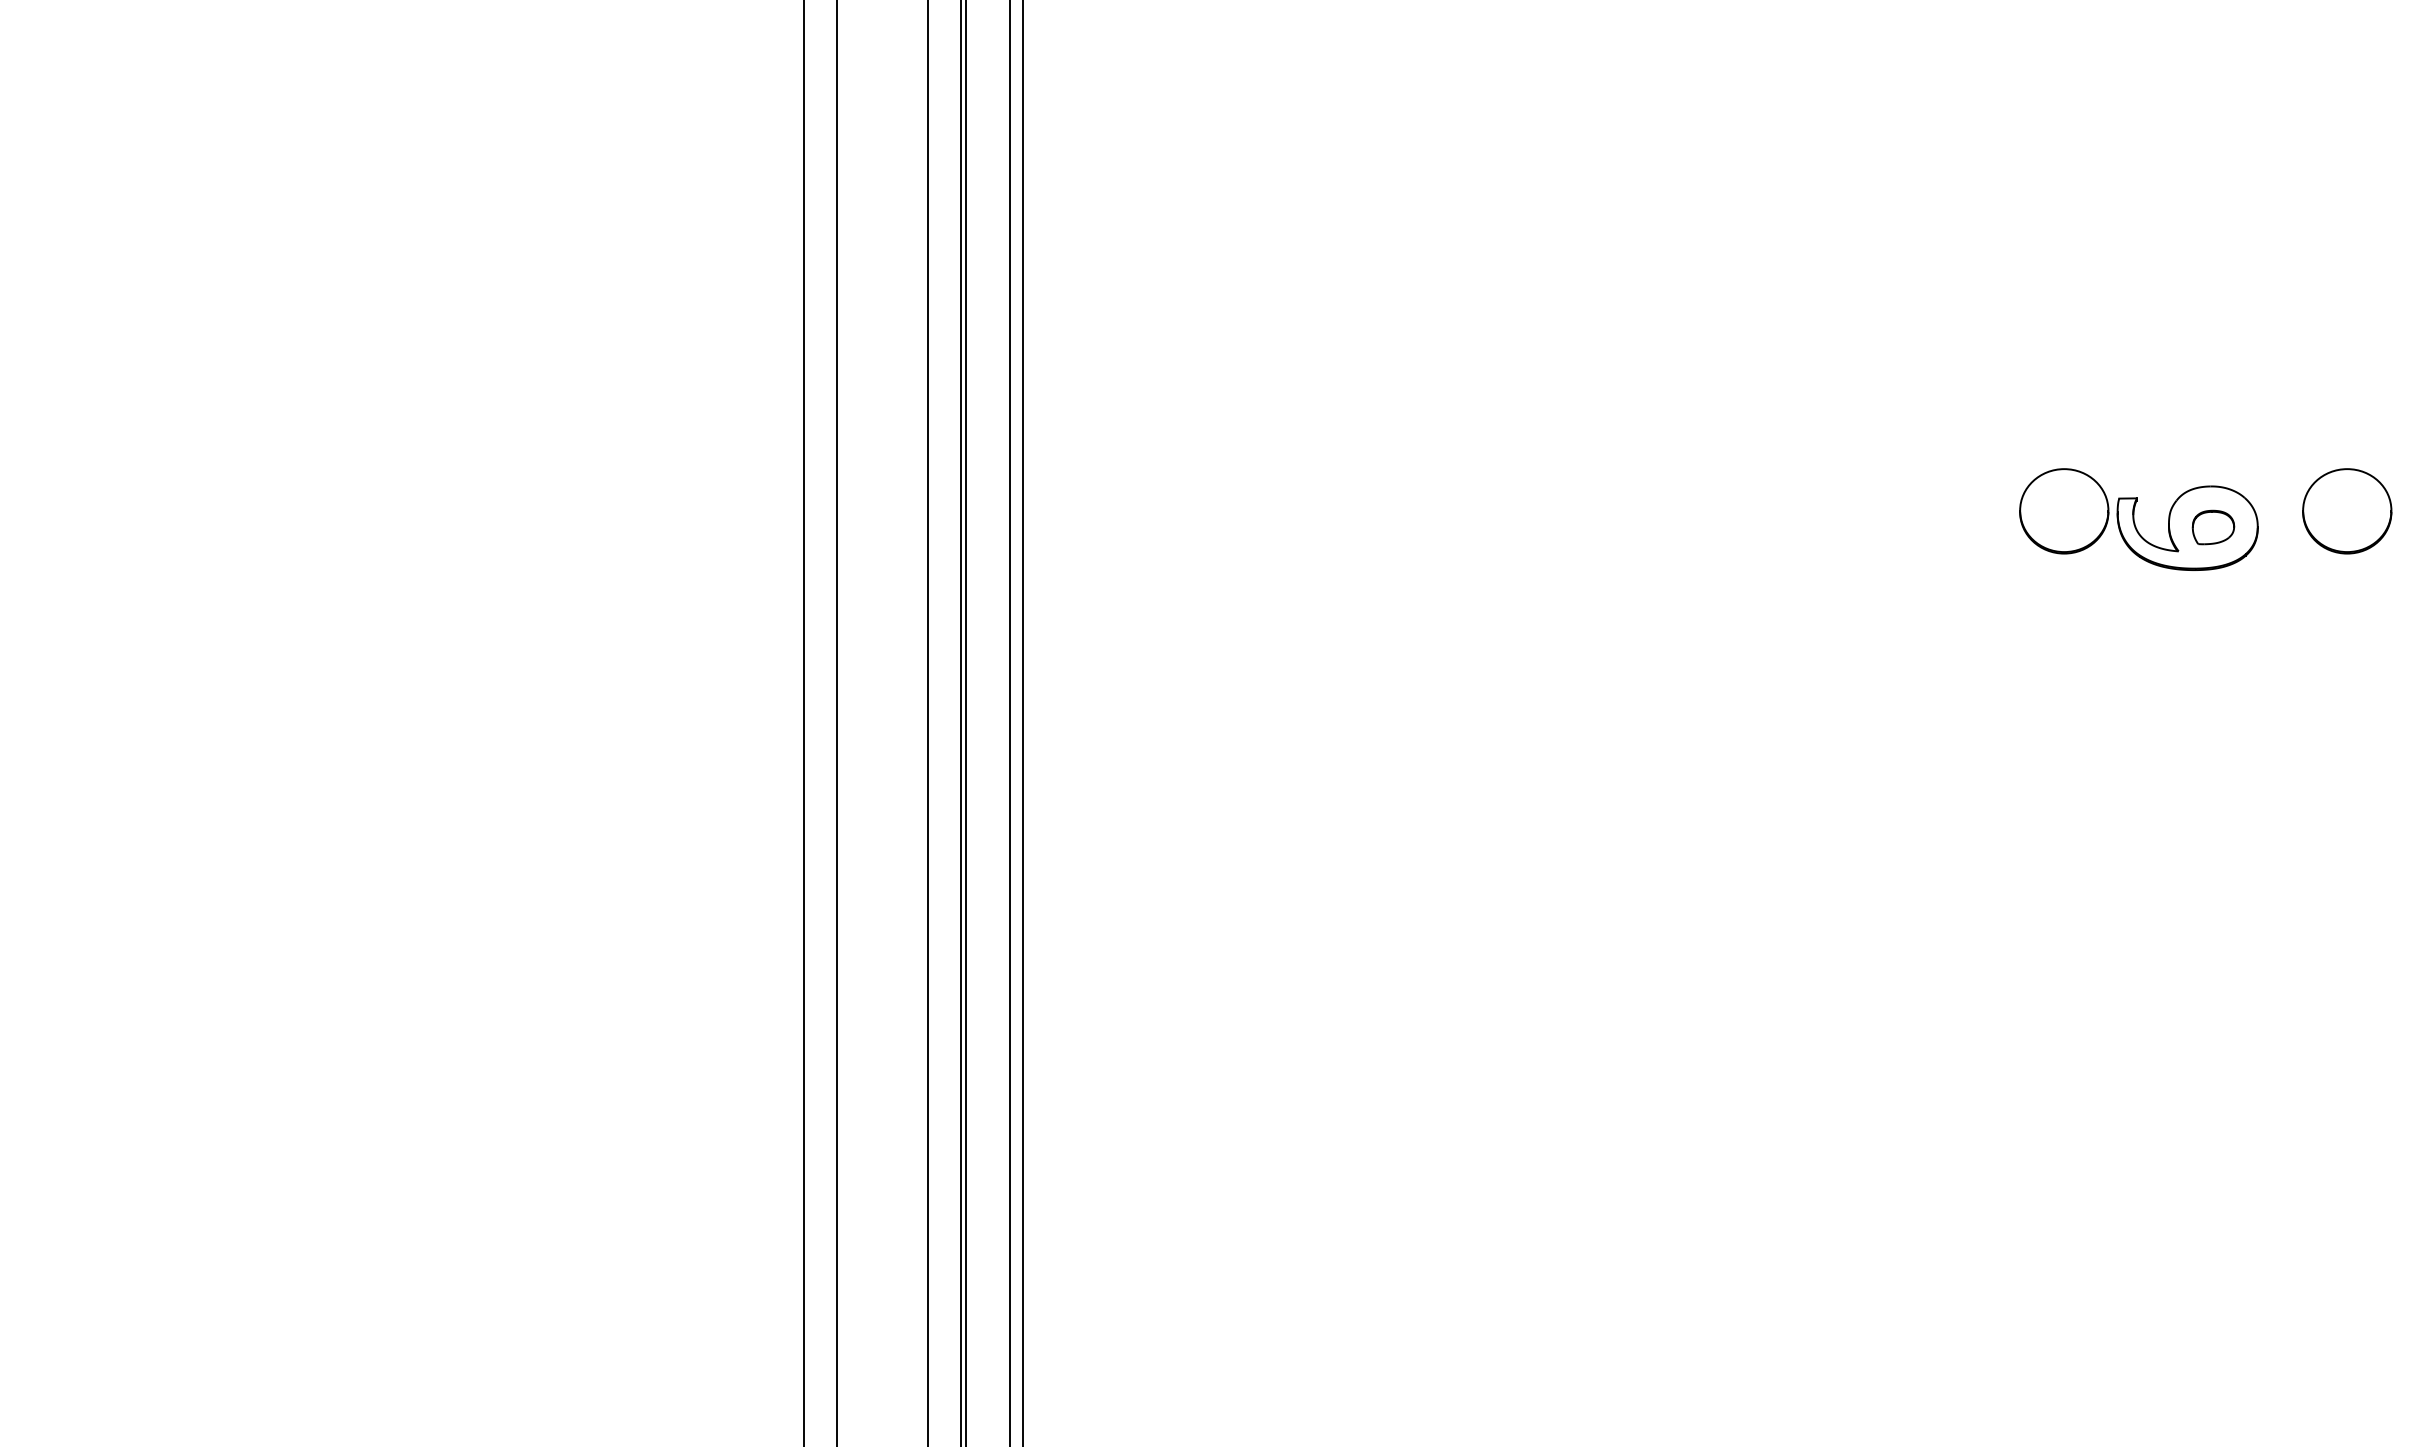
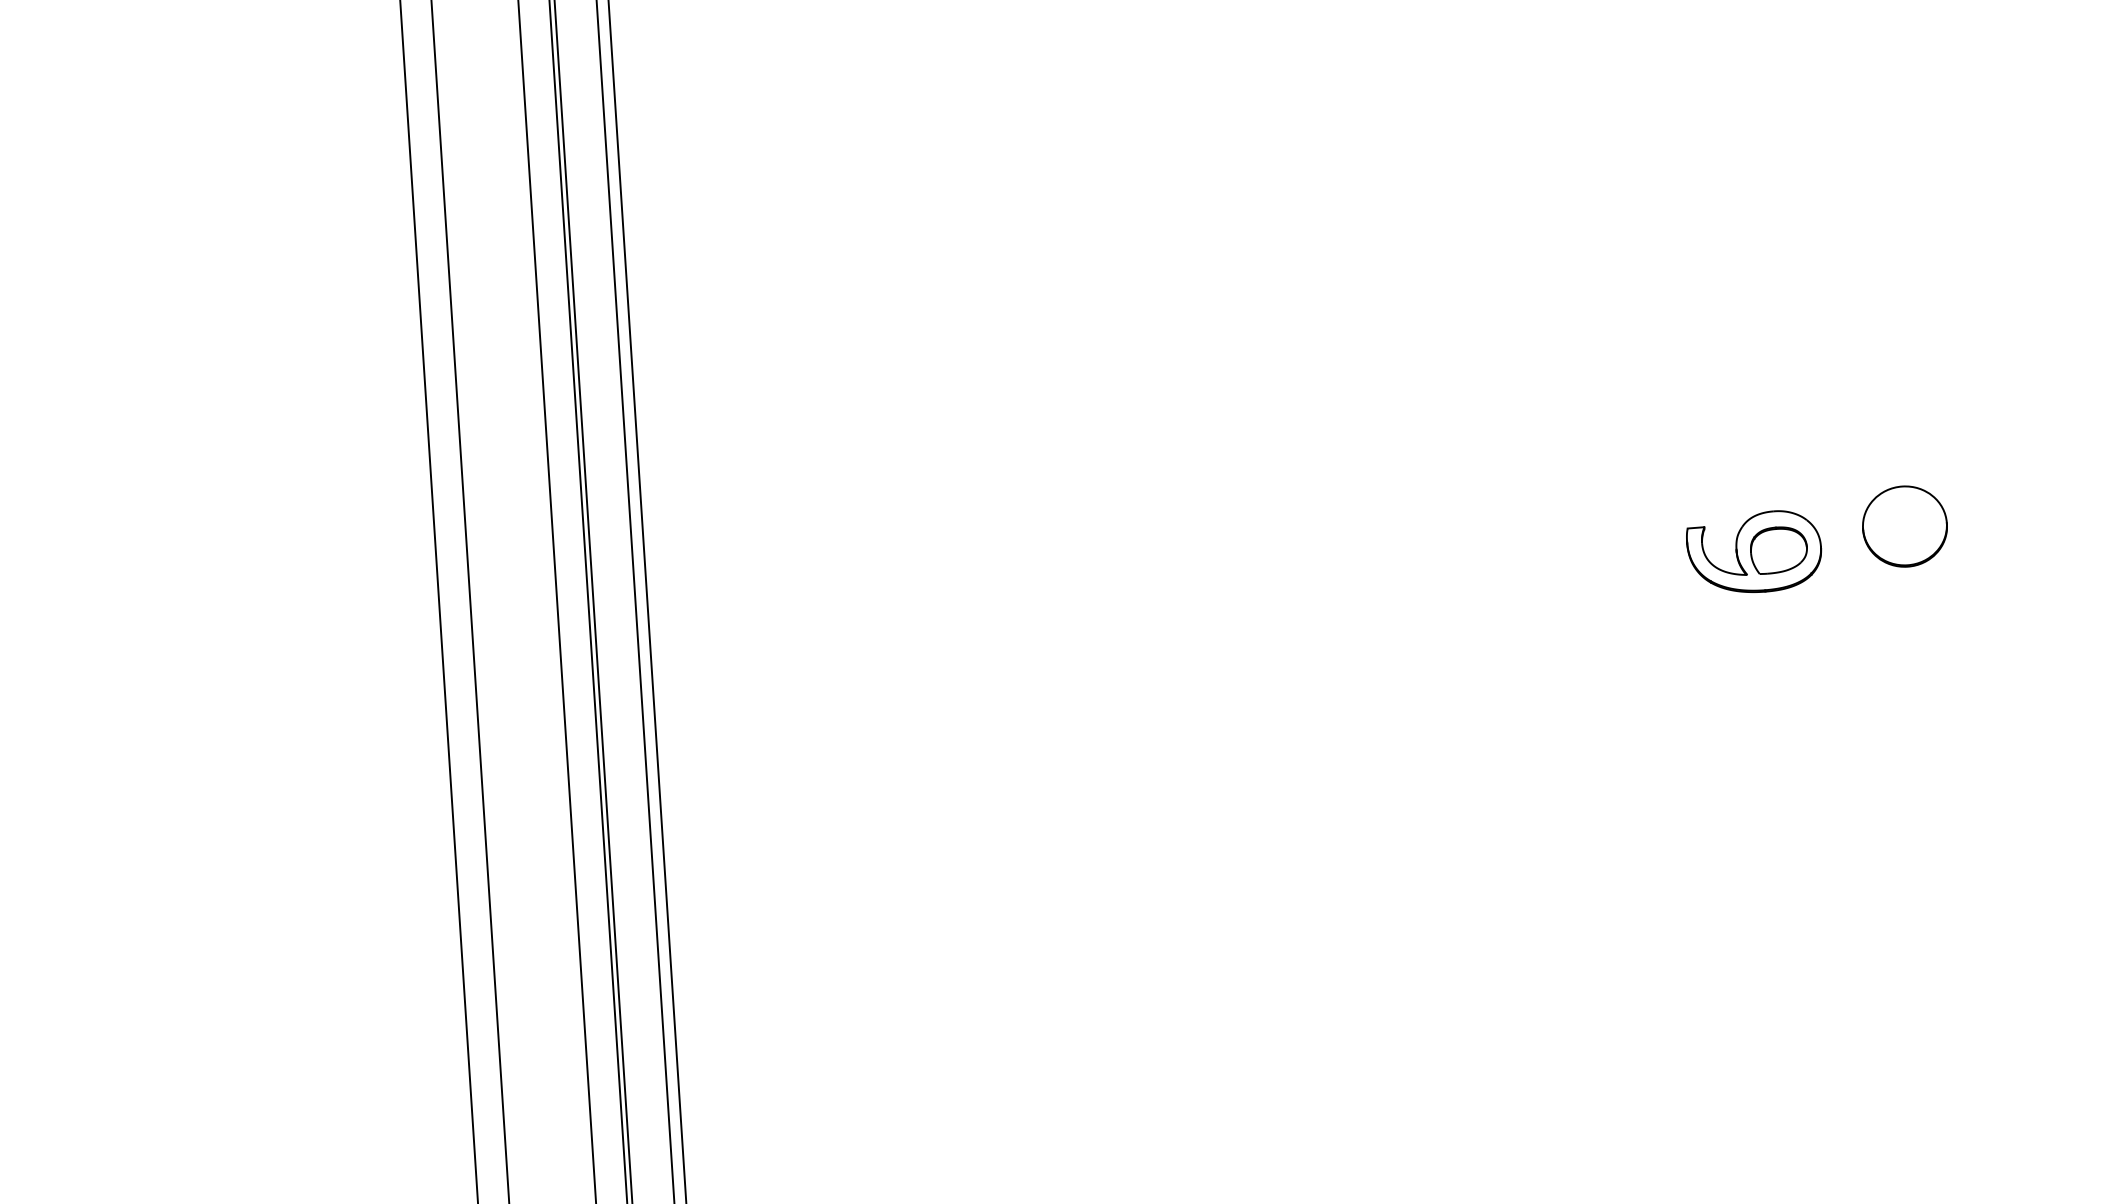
part: (2064, 511) -> (1636, 544), removed
part: (2213, 527) -> (1778, 550), size x1.43

